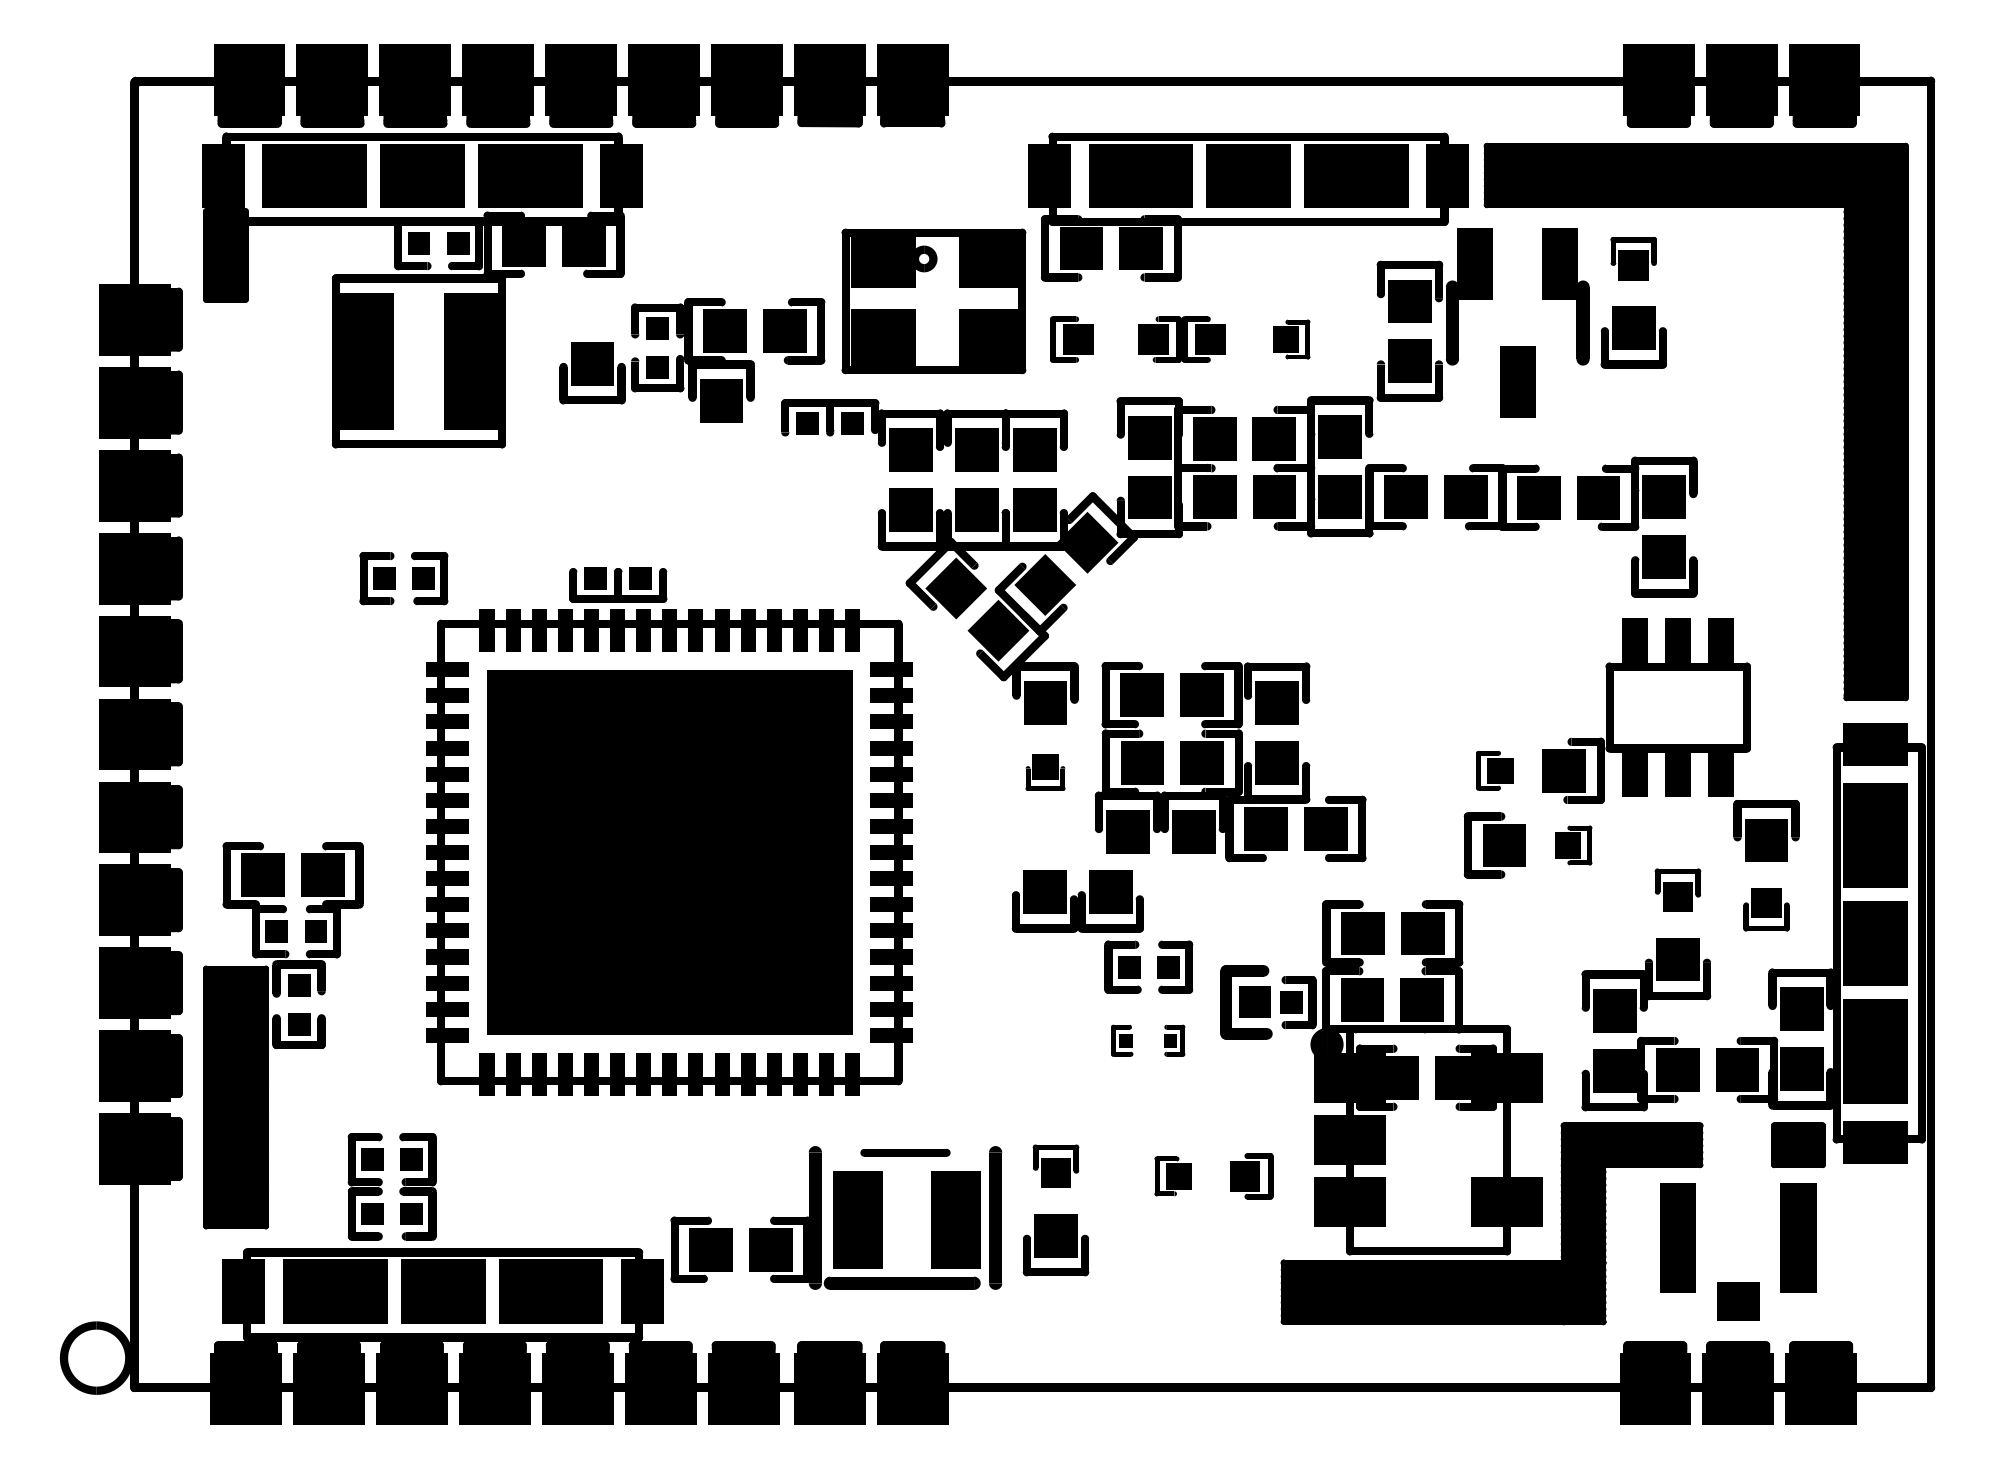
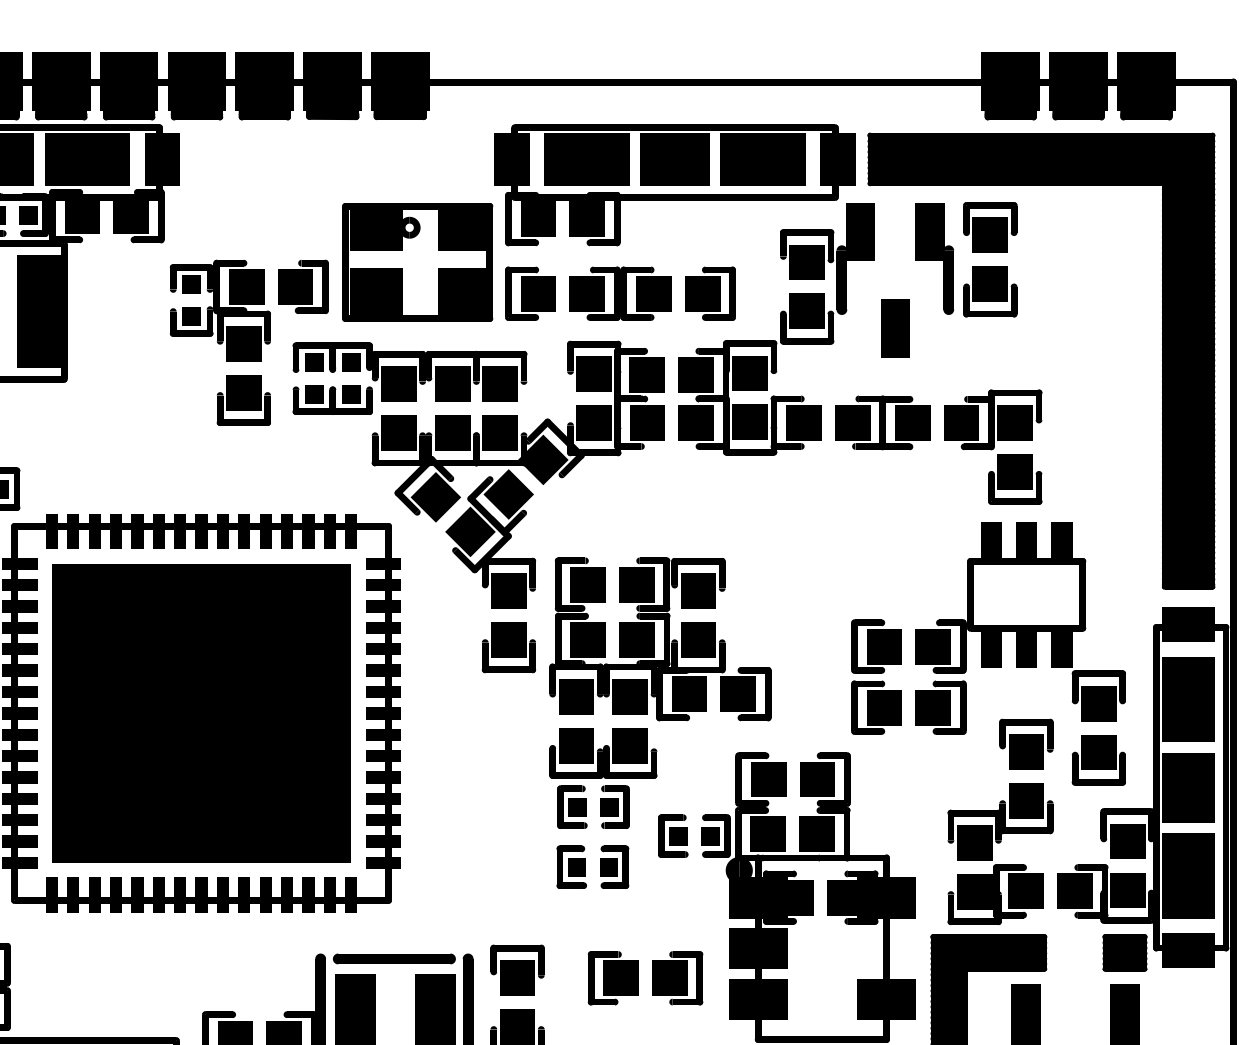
part: (1633, 258) -> (990, 227), size x1.43
part: (1071, 339) -> (530, 293), size x1.43
part: (1181, 339) -> (620, 293), size x1.43
part: (1291, 339) -> (710, 293), size x1.67
part: (592, 373) -> (243, 400), moved
part: (618, 584) -> (333, 399), moved
part: (1494, 770) -> (876, 646), size x1.67
part: (1045, 772) -> (508, 647), size x1.67
part: (1573, 845) -> (940, 707), size x1.67
part: (1677, 890) -> (1026, 744), size x1.43
part: (1077, 901) -> (603, 753), moved
part: (1766, 909) -> (1098, 760), size x1.43
part: (1245, 1002) -> (672, 836), size x0.71
part: (1121, 1040) -> (571, 867), size x1.67
part: (1174, 1040) -> (614, 867), size x1.67
part: (905, 1152) -> (394, 958), size x1.67
part: (1055, 1166) -> (517, 970), size x1.43
part: (1173, 1176) -> (613, 978), size x1.67
part: (1251, 1176) -> (677, 978), size x1.43

